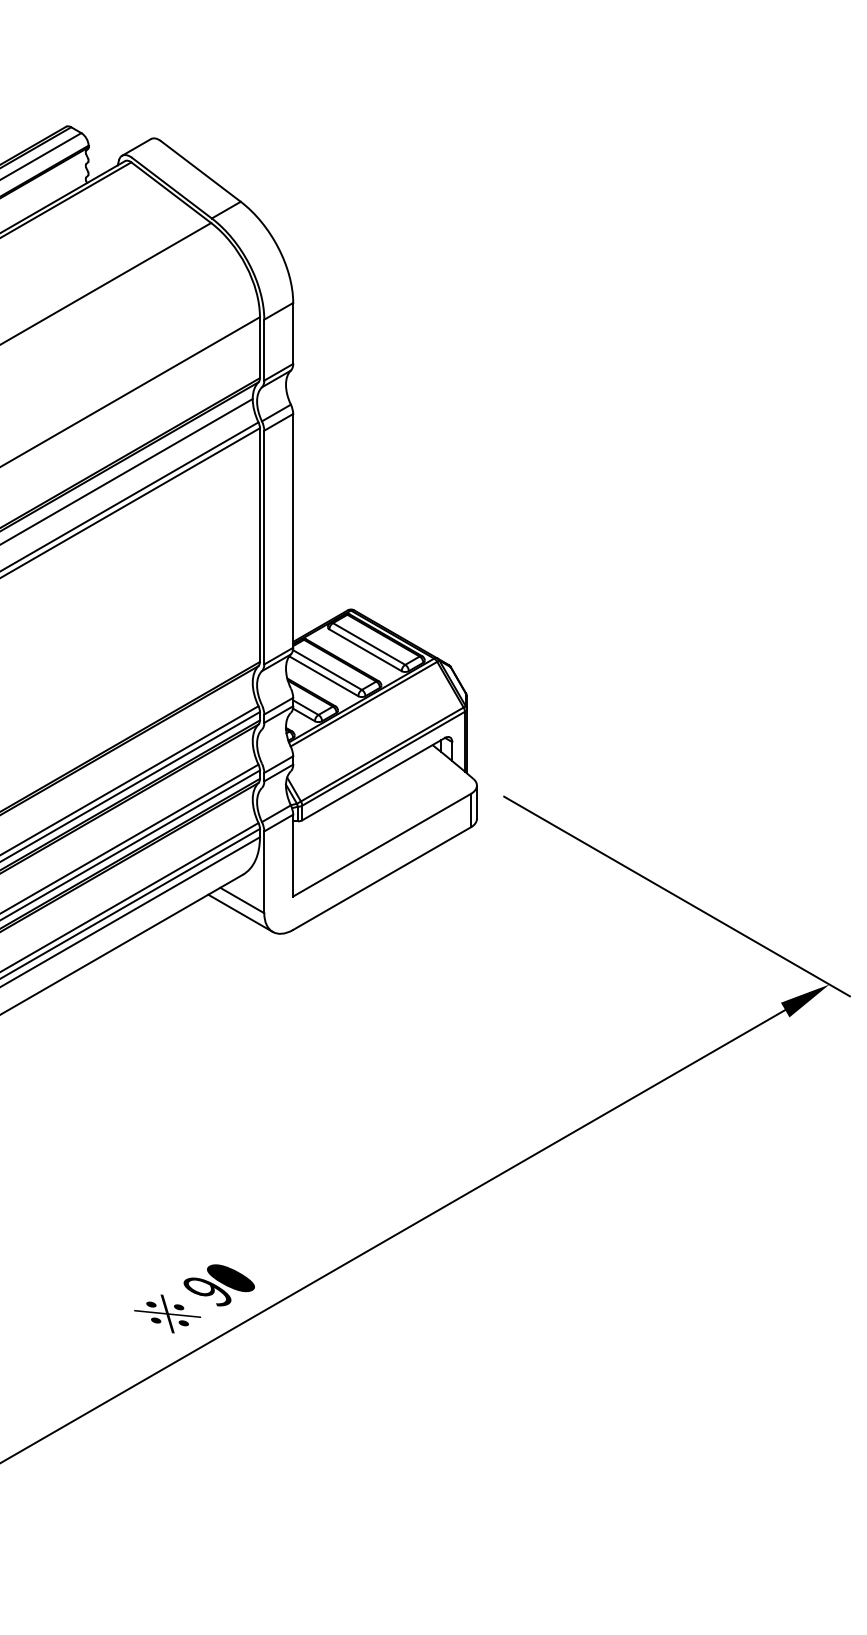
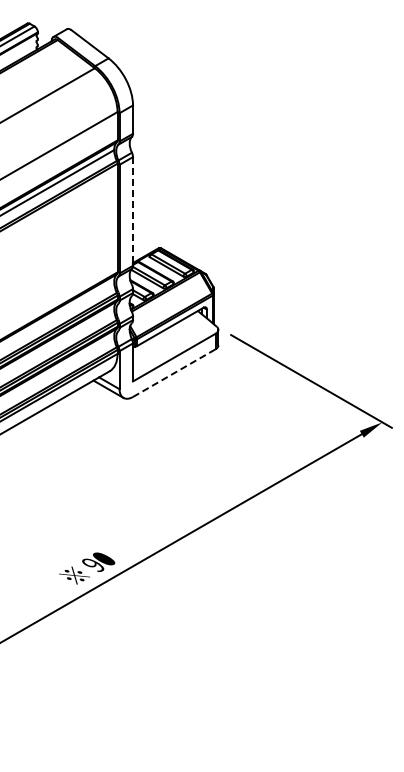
line: (294, 531) -> (133, 211), solid -> dashed
line: (382, 879) -> (174, 373), solid -> dashed

